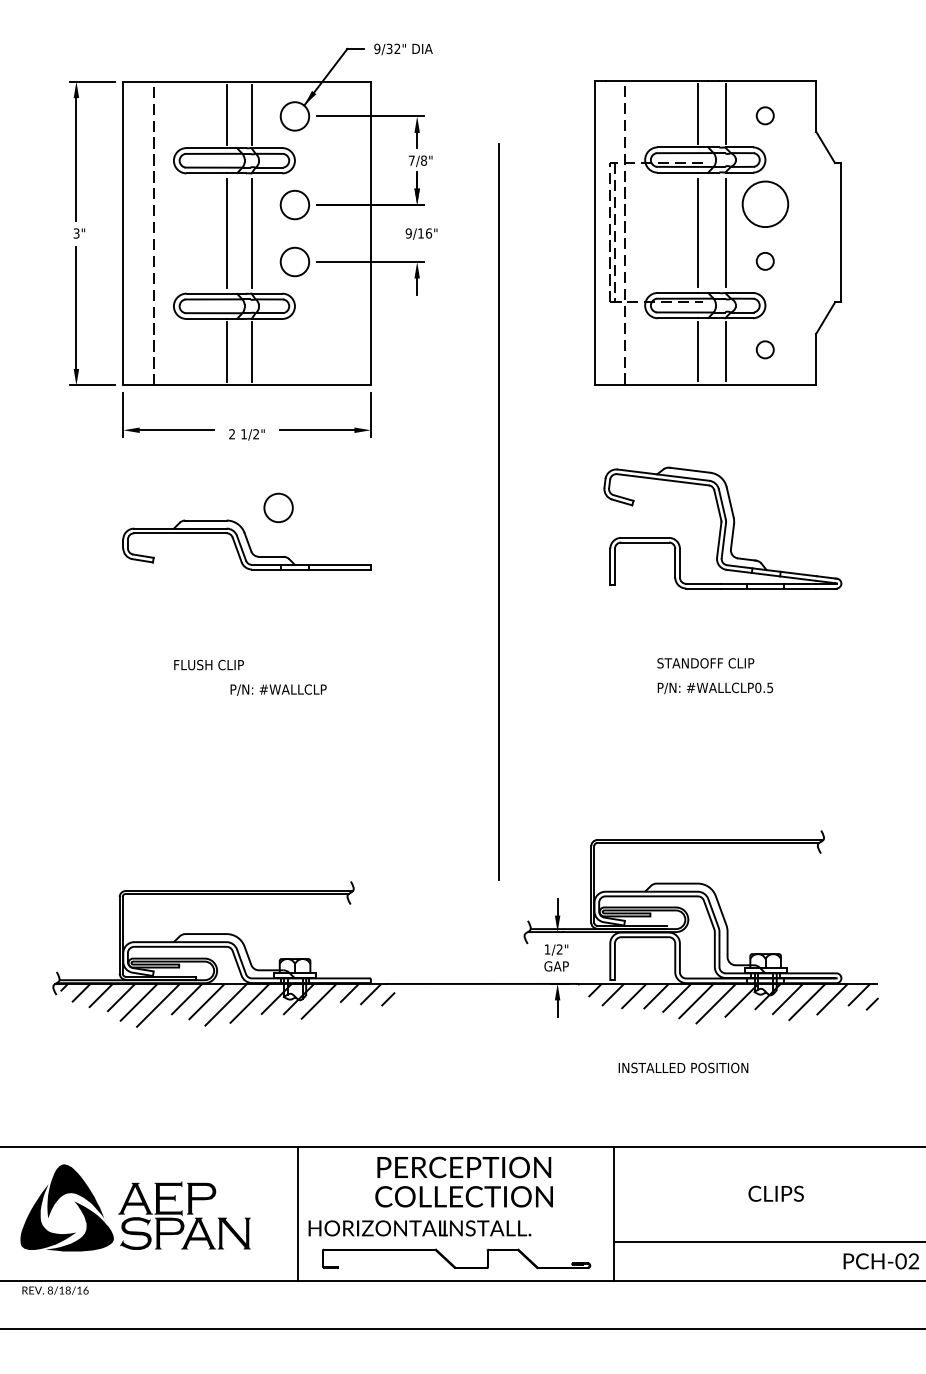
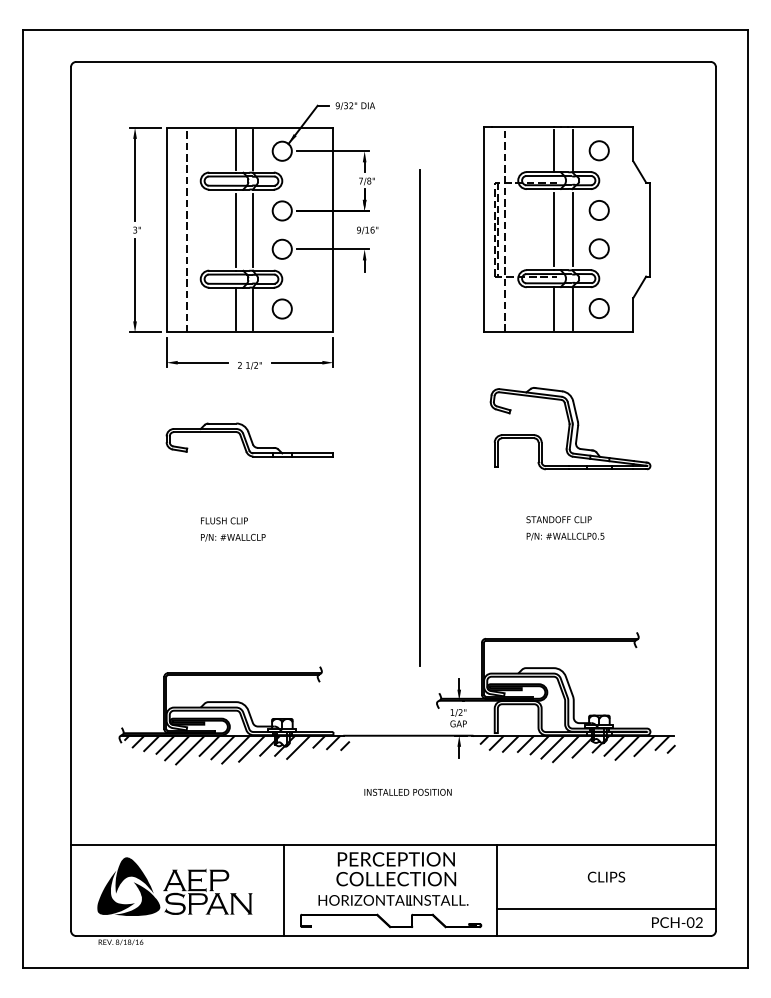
circle: (764, 115) -> (598, 150), size x1.67
circle: (764, 204) -> (598, 210), size x0.62
circle: (764, 260) -> (598, 248), size x1.67
circle: (764, 349) -> (598, 308), size x1.67
circle: (277, 507) -> (281, 308), moved
text: (278, 689) -> (233, 537), moved
text: (682, 1066) -> (407, 791), moved
text: (419, 1228) -> (393, 900), moved

